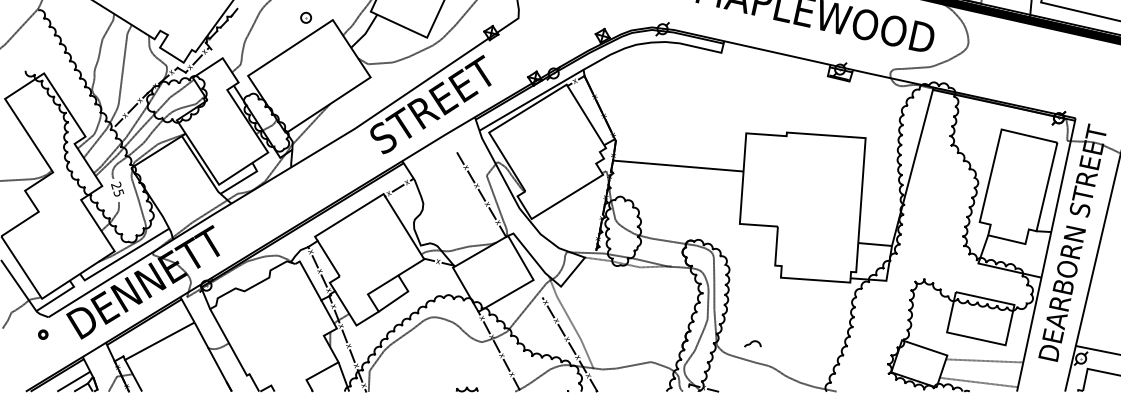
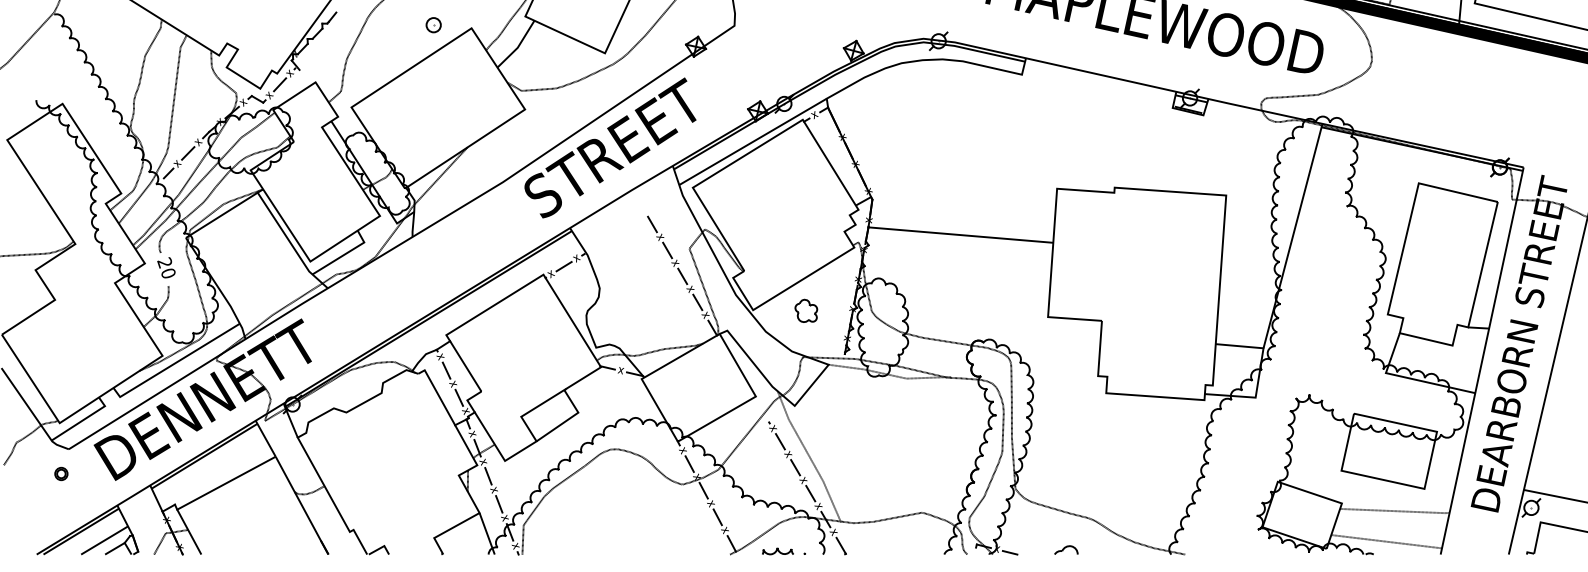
text: (118, 193) -> (167, 273), 25 -> 20
part: (569, 219) -> (806, 310), added
part: (752, 343) -> (1066, 549), moved
curve: (466, 389) -> (777, 551), moved

